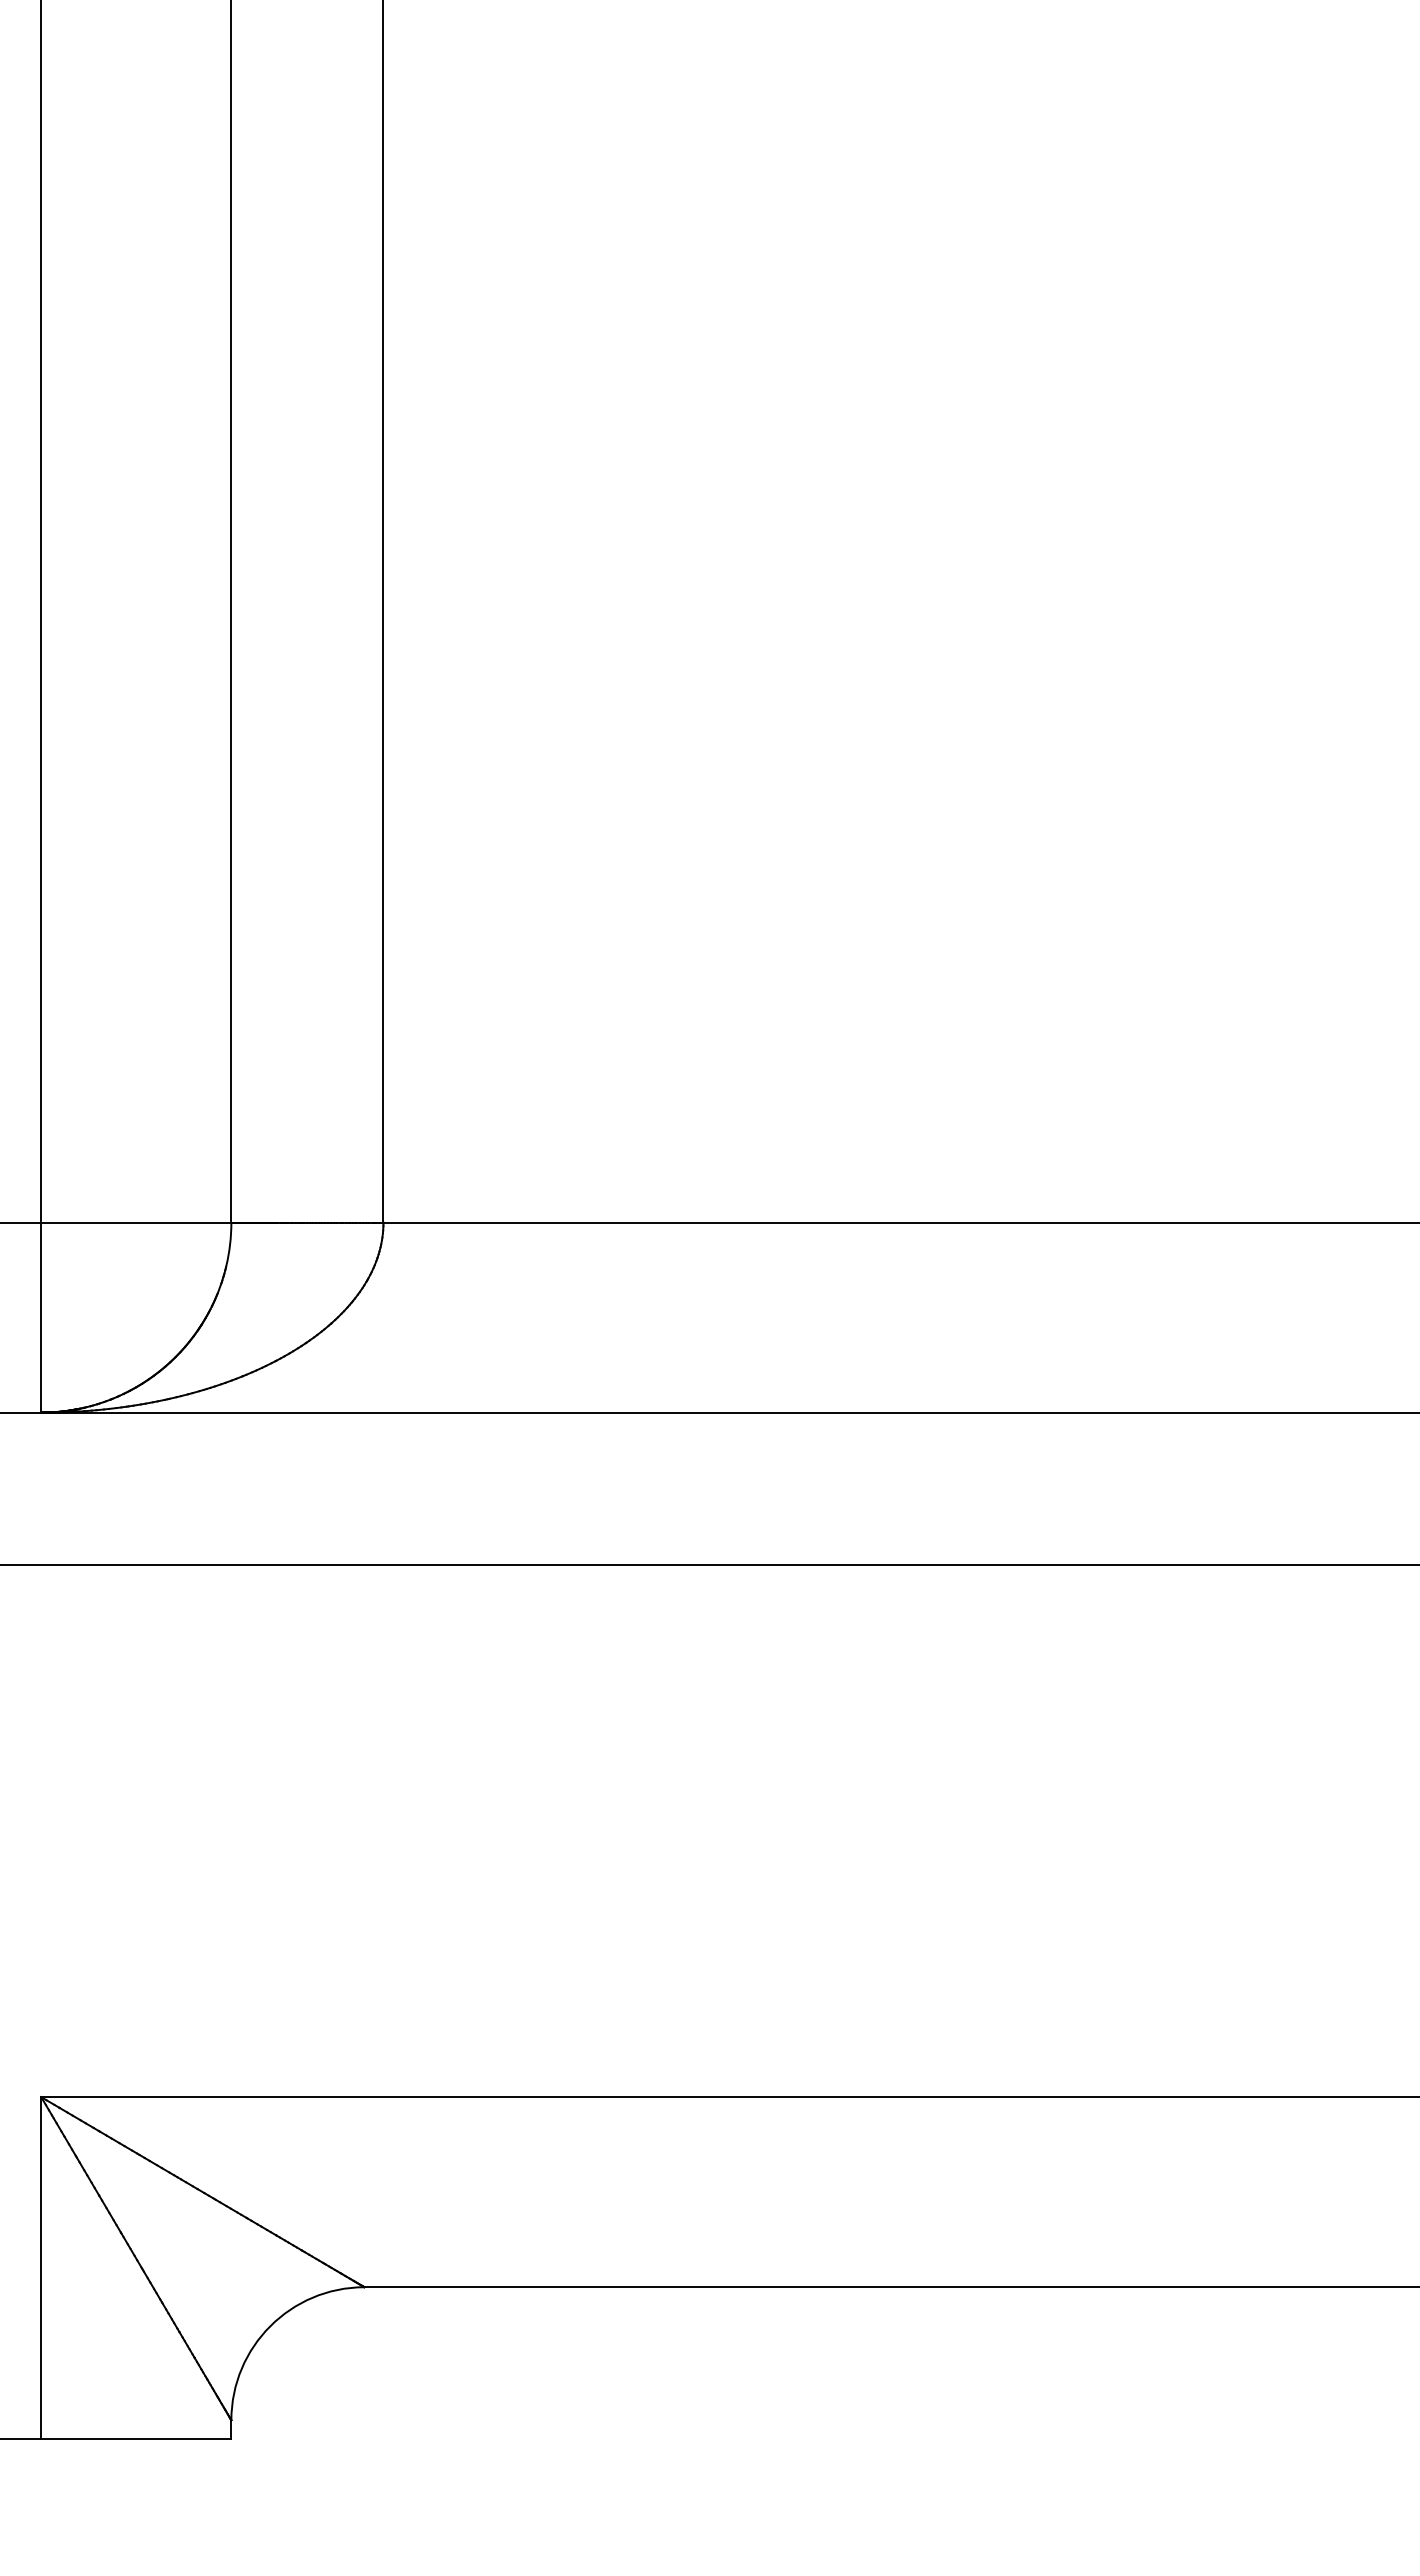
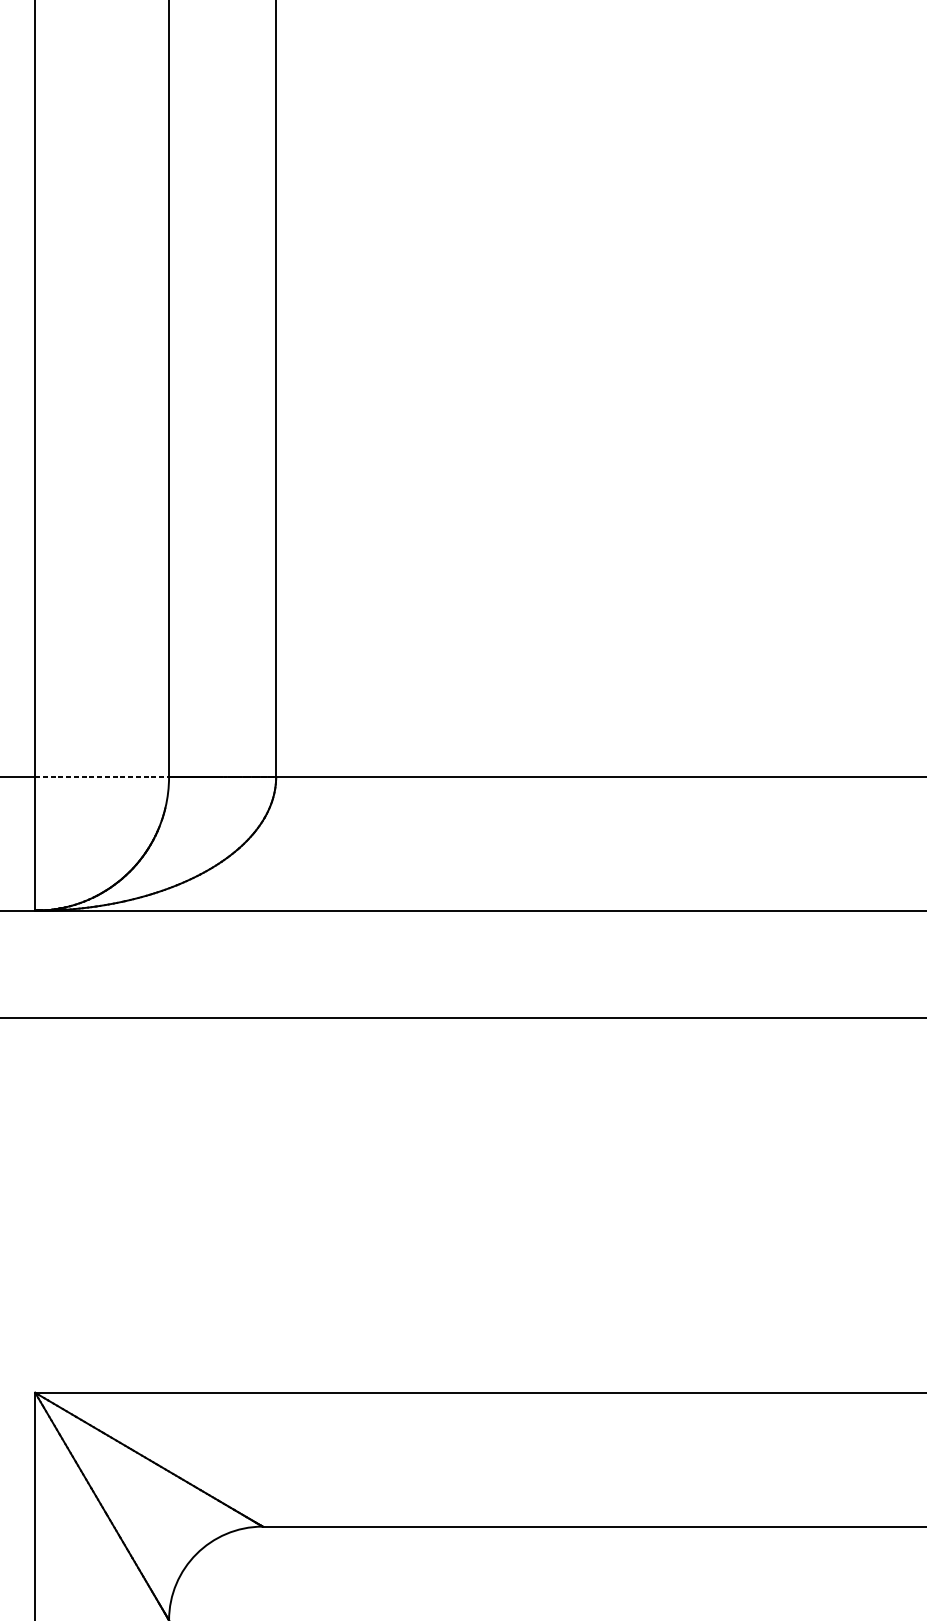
line: (136, 1222) -> (102, 776), solid -> dashed

